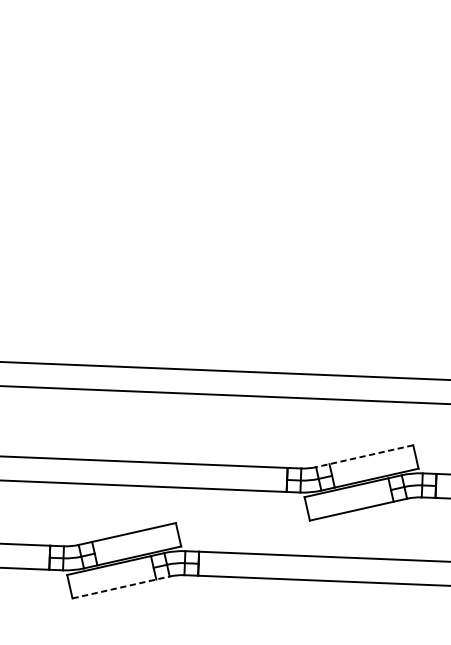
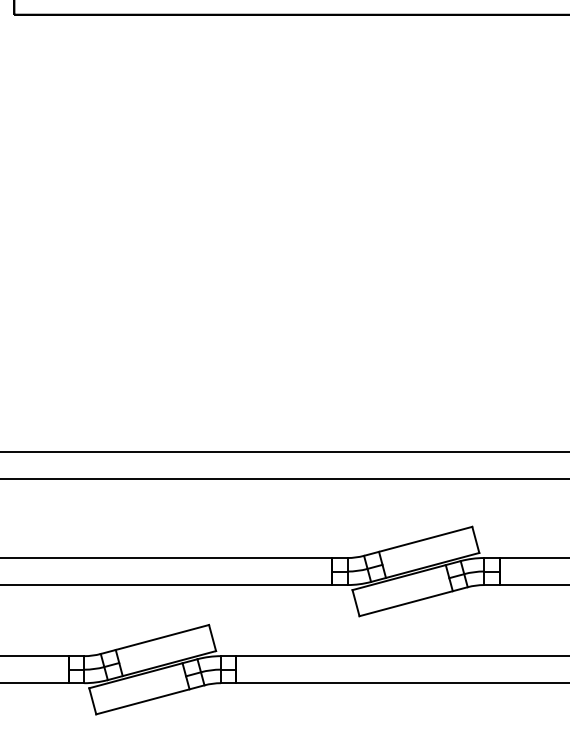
line: (364, 456) -> (417, 541), dashed -> solid
line: (121, 587) -> (150, 699), dashed -> solid

